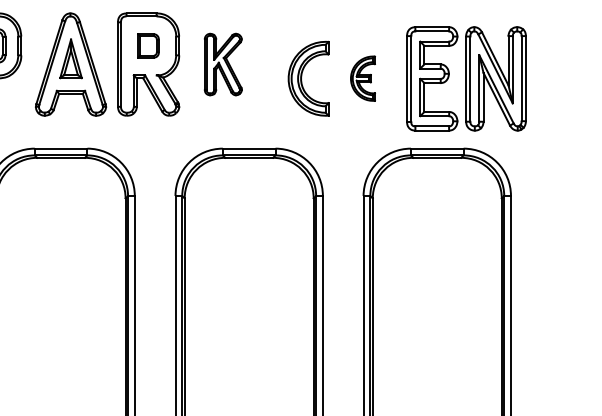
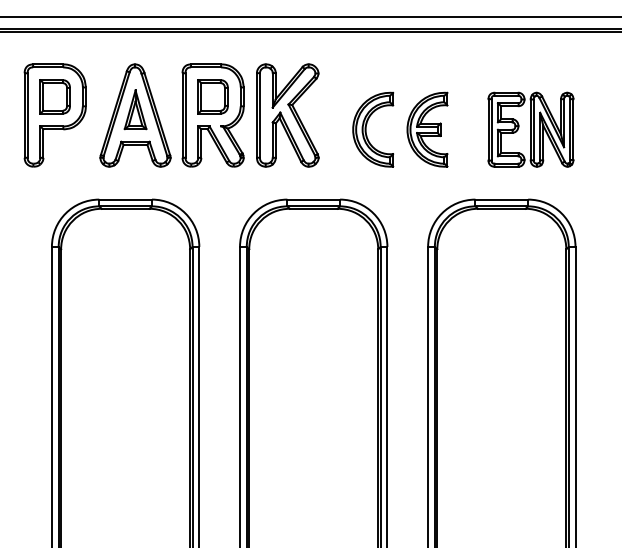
part: (147, 45) -> (212, 96), size x1.43
part: (222, 64) -> (287, 115), size x1.67
part: (362, 78) -> (427, 129), size x1.67
part: (465, 78) -> (530, 129), size x0.71

